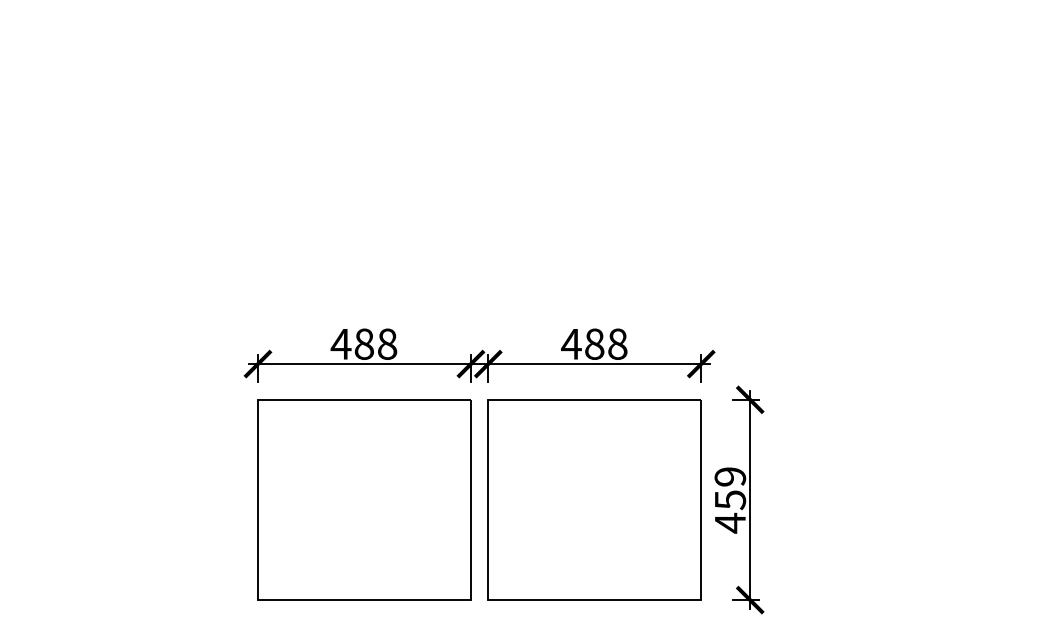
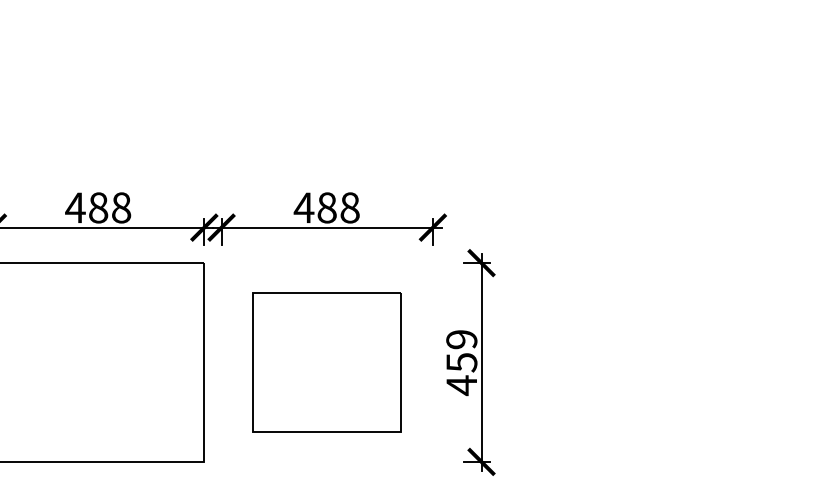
part: (594, 499) -> (326, 362), size x0.7

